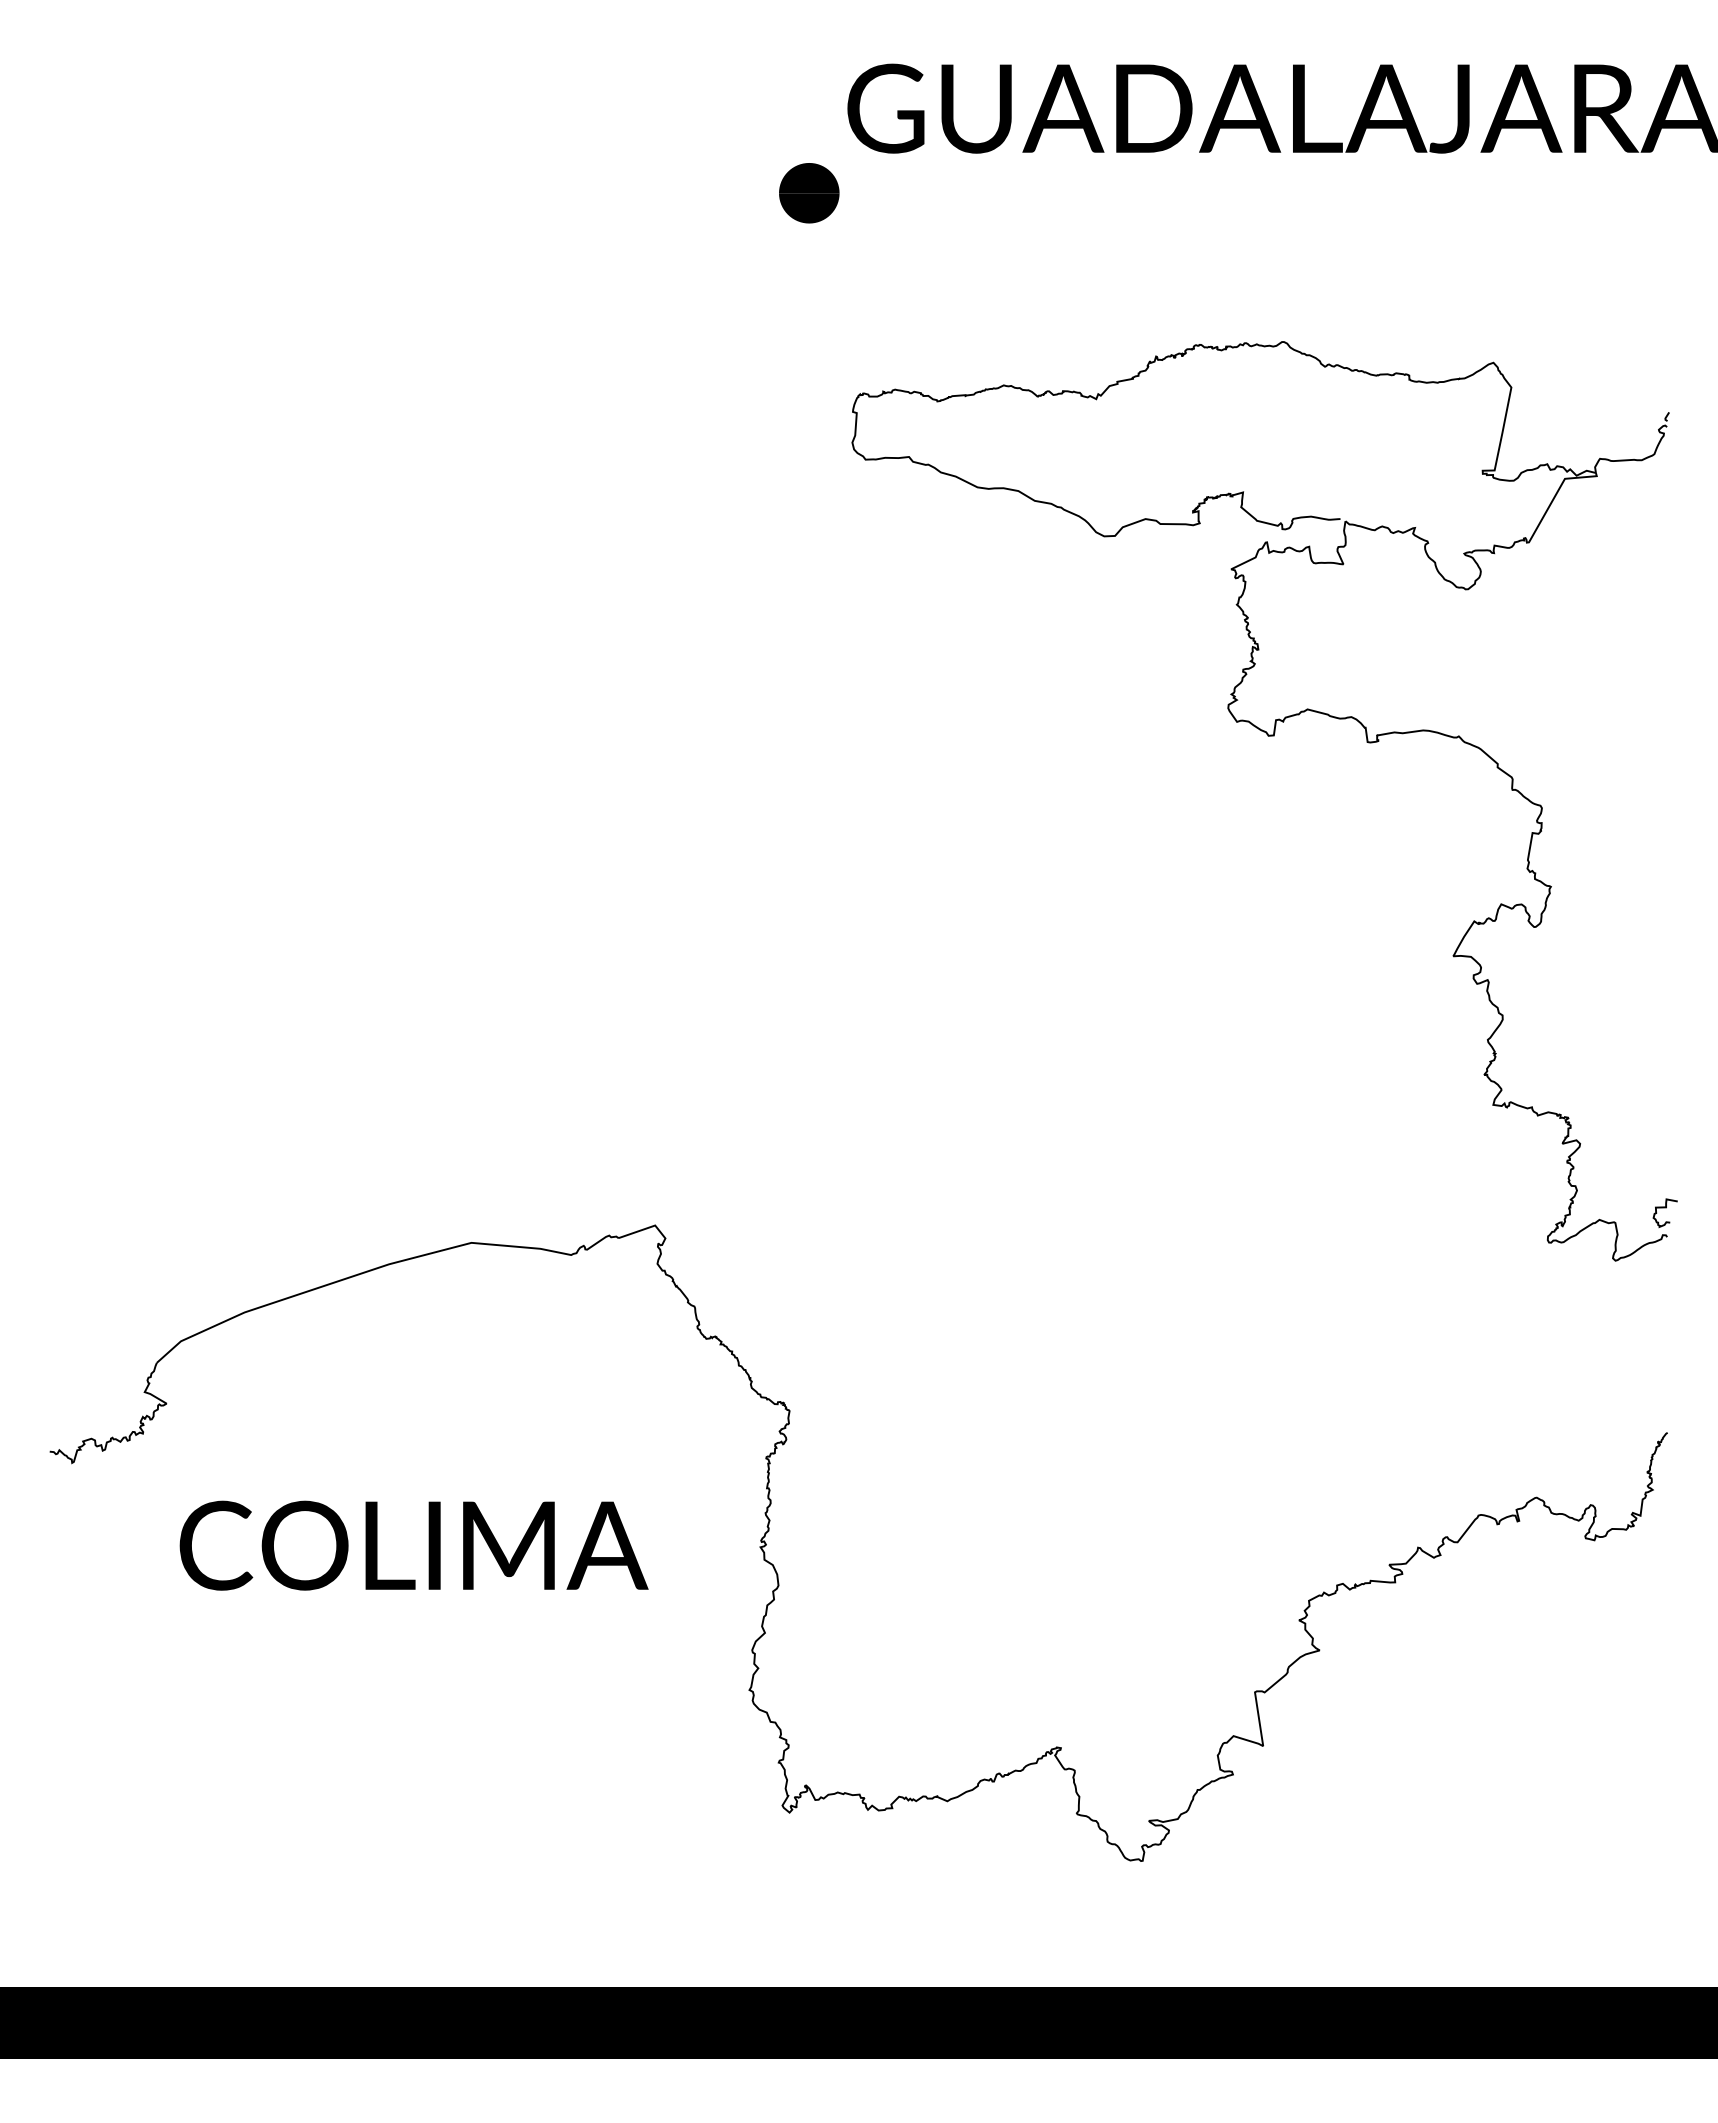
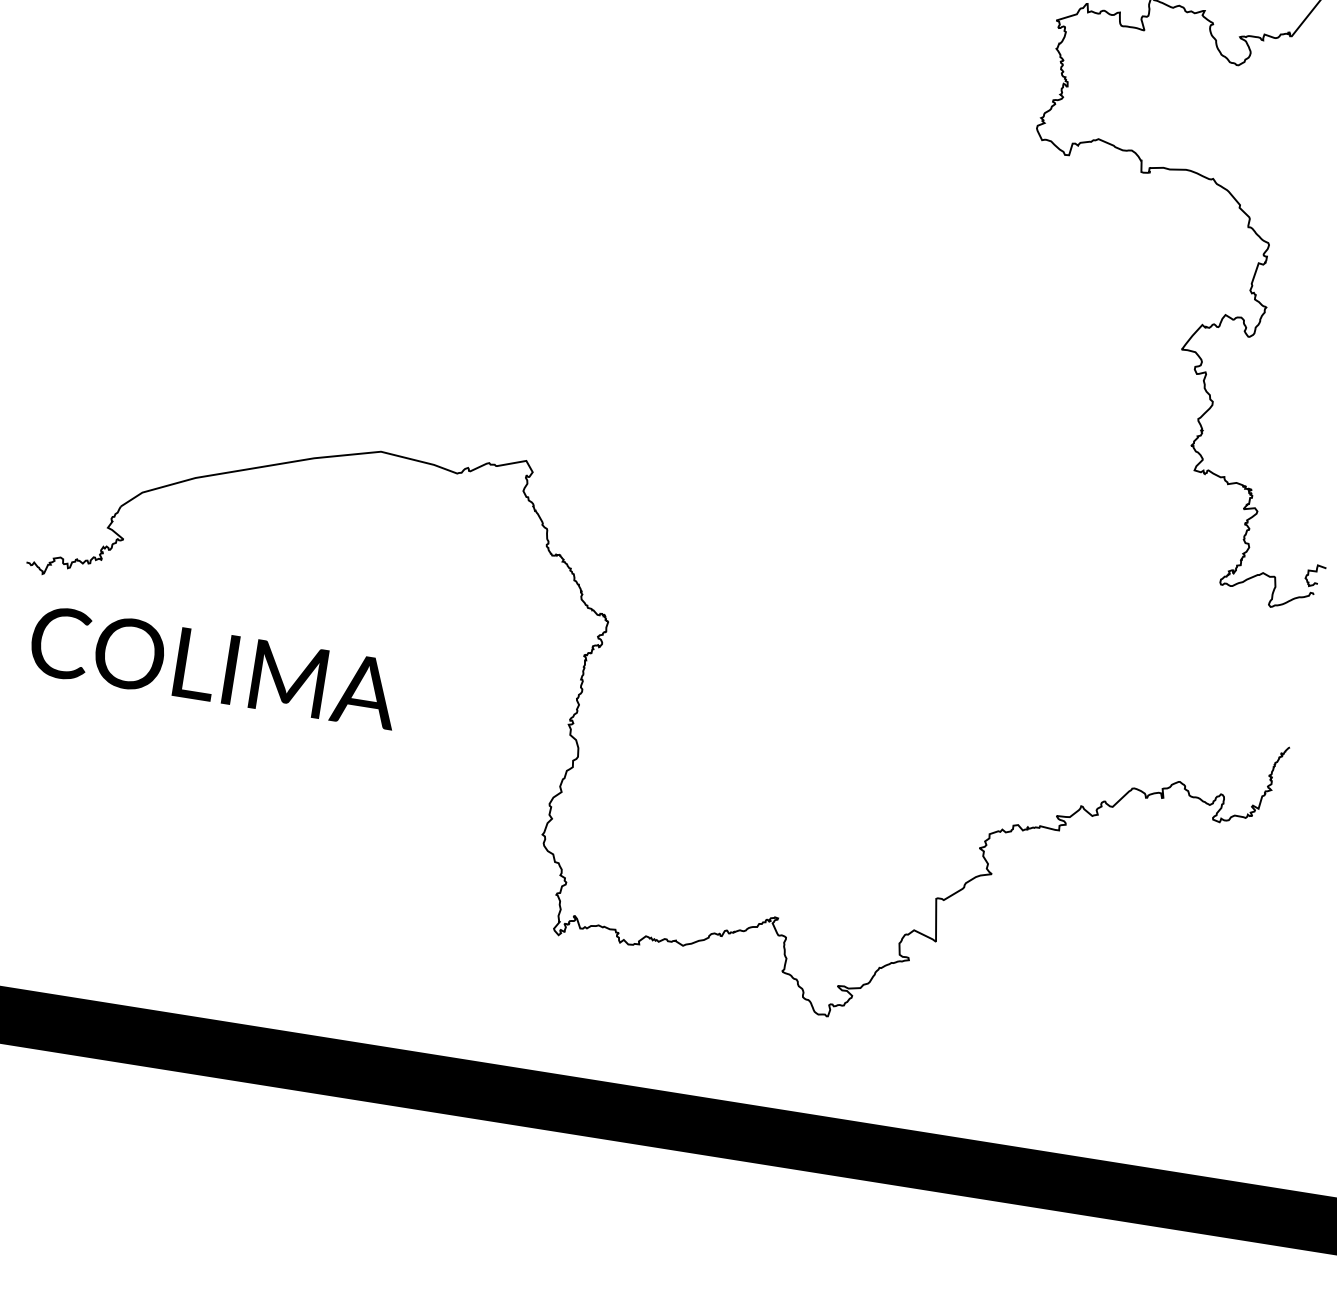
text: (413, 1545) -> (214, 667), moved

